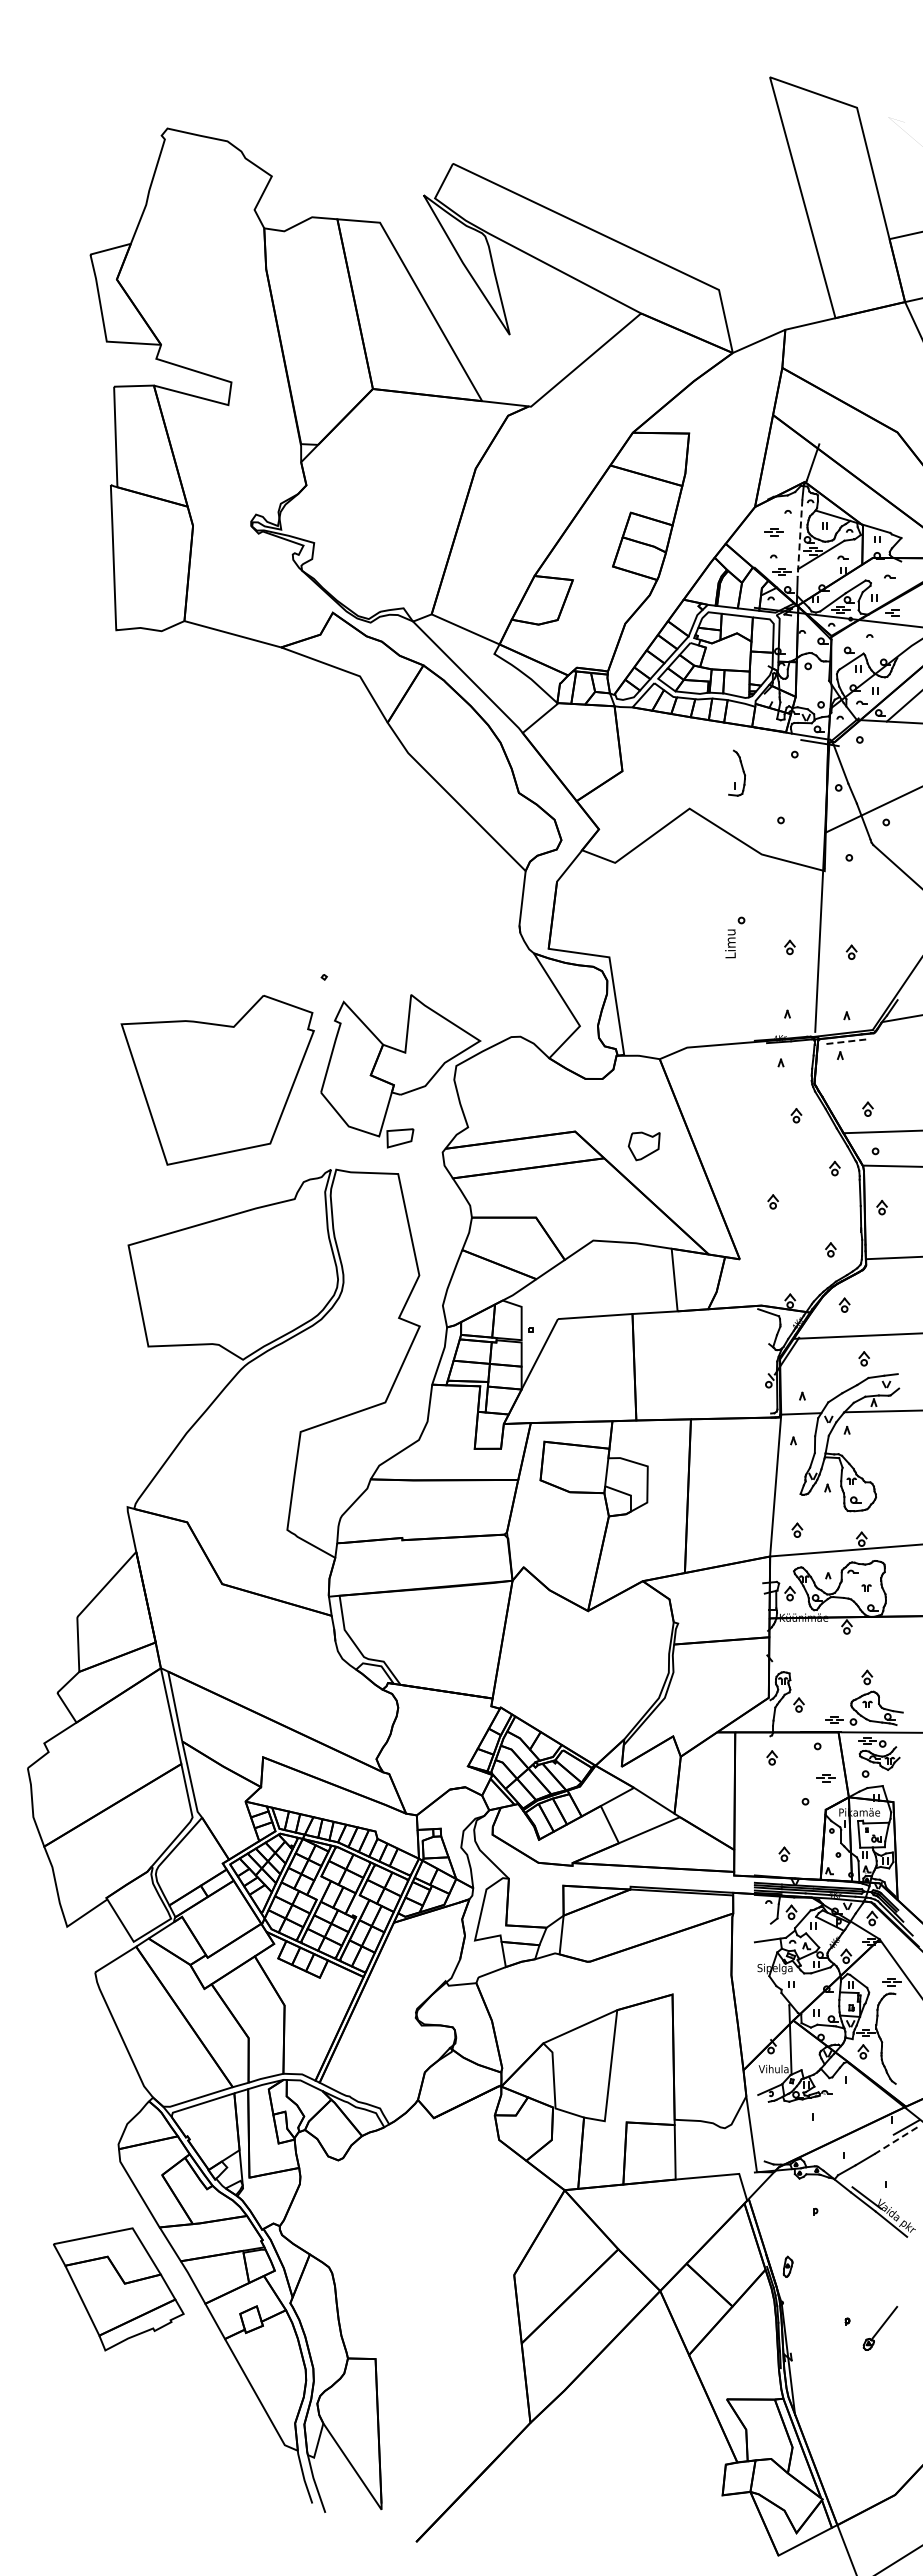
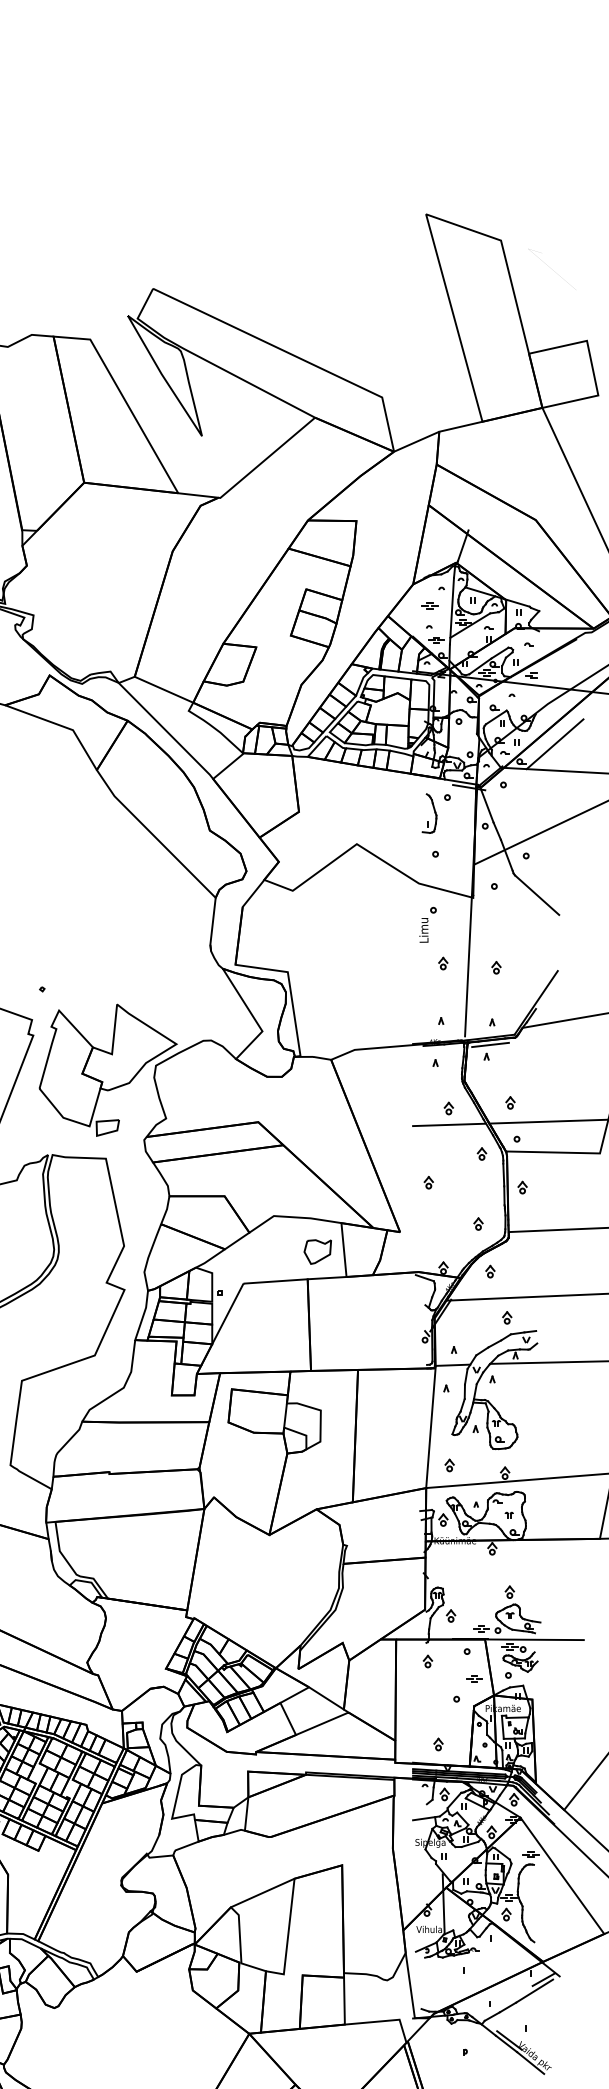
line: (800, 538) -> (452, 611), dashed -> solid
part: (737, 772) -> (429, 812), moved
part: (735, 937) -> (428, 924), moved
line: (844, 1041) -> (490, 1044), dashed -> solid
line: (796, 1134) -> (448, 1124), added
part: (643, 1146) -> (317, 1252), moved
line: (895, 2140) -> (534, 1990), dashed -> solid

